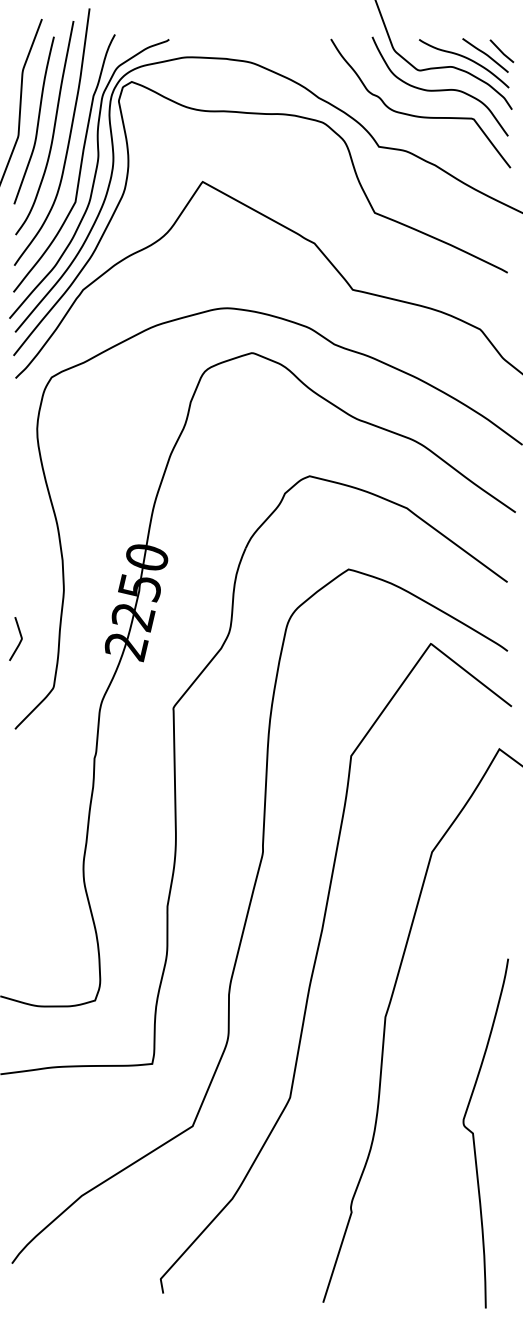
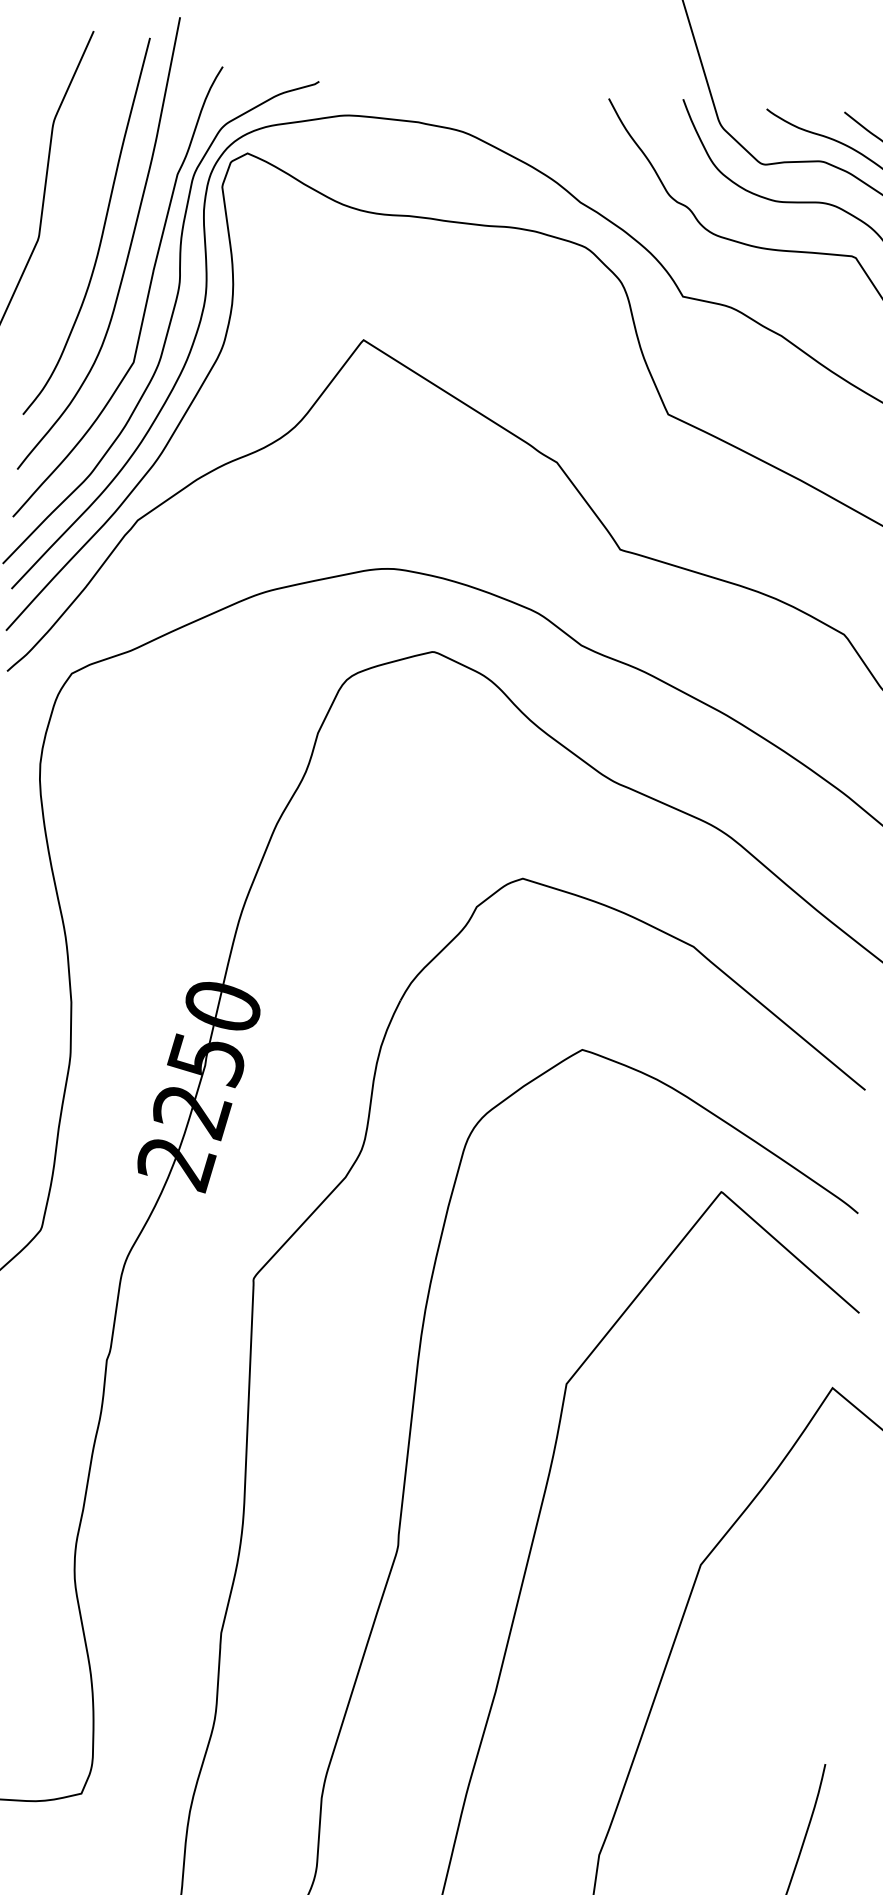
curve: (37, 120) -> (74, 212), removed

